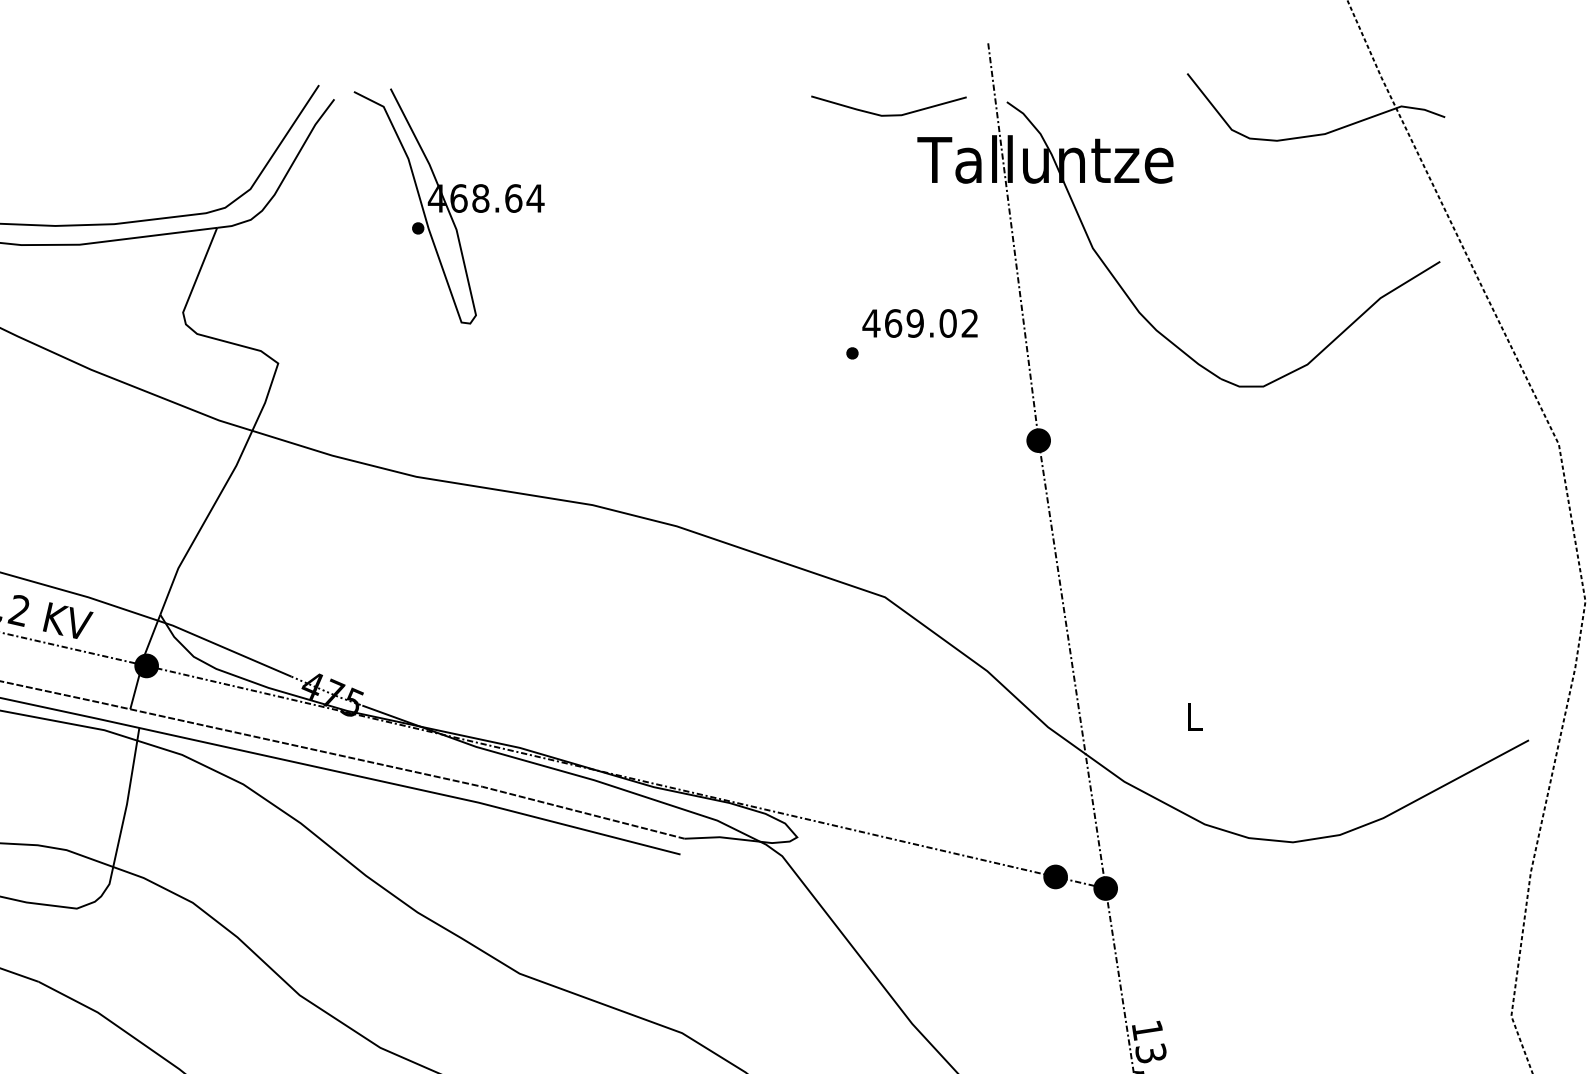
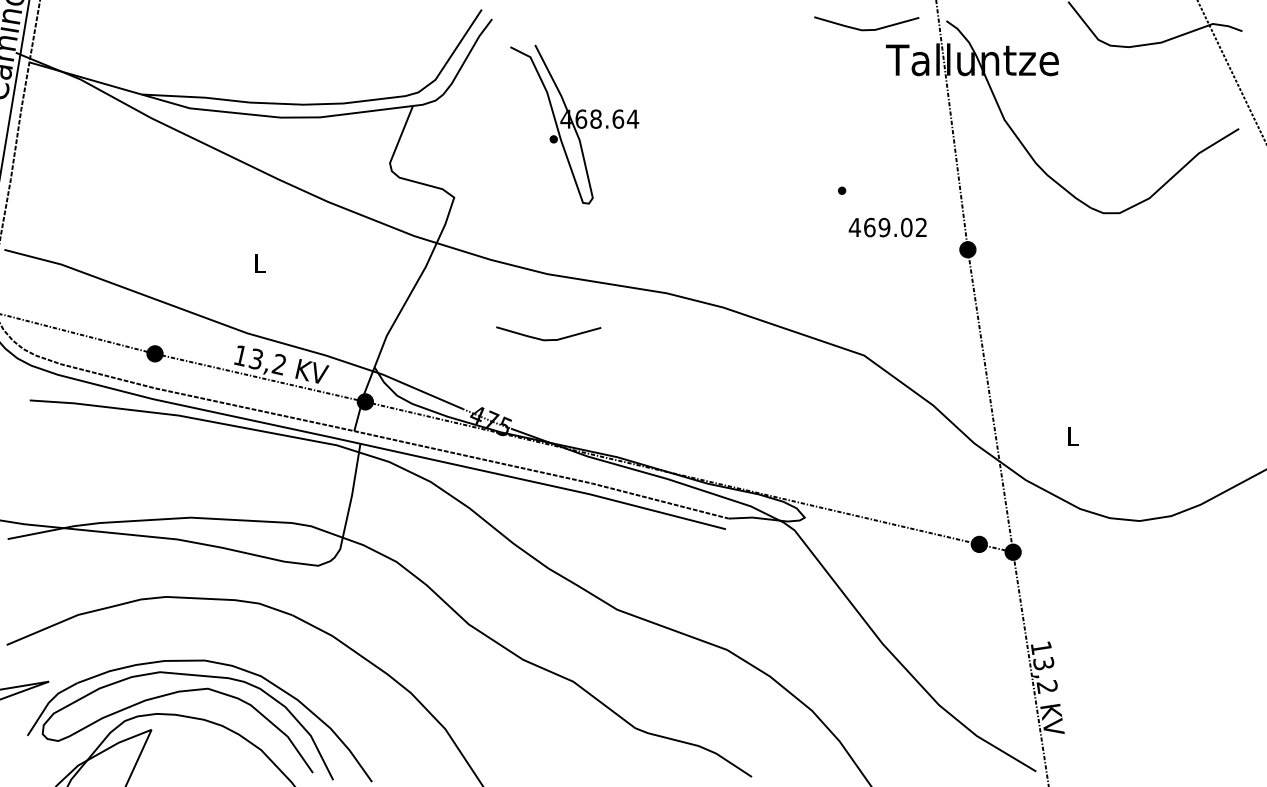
part: (448, 206) -> (574, 124), moved
text: (919, 323) -> (887, 227), moved
line: (417, 573) -> (548, 339), added

